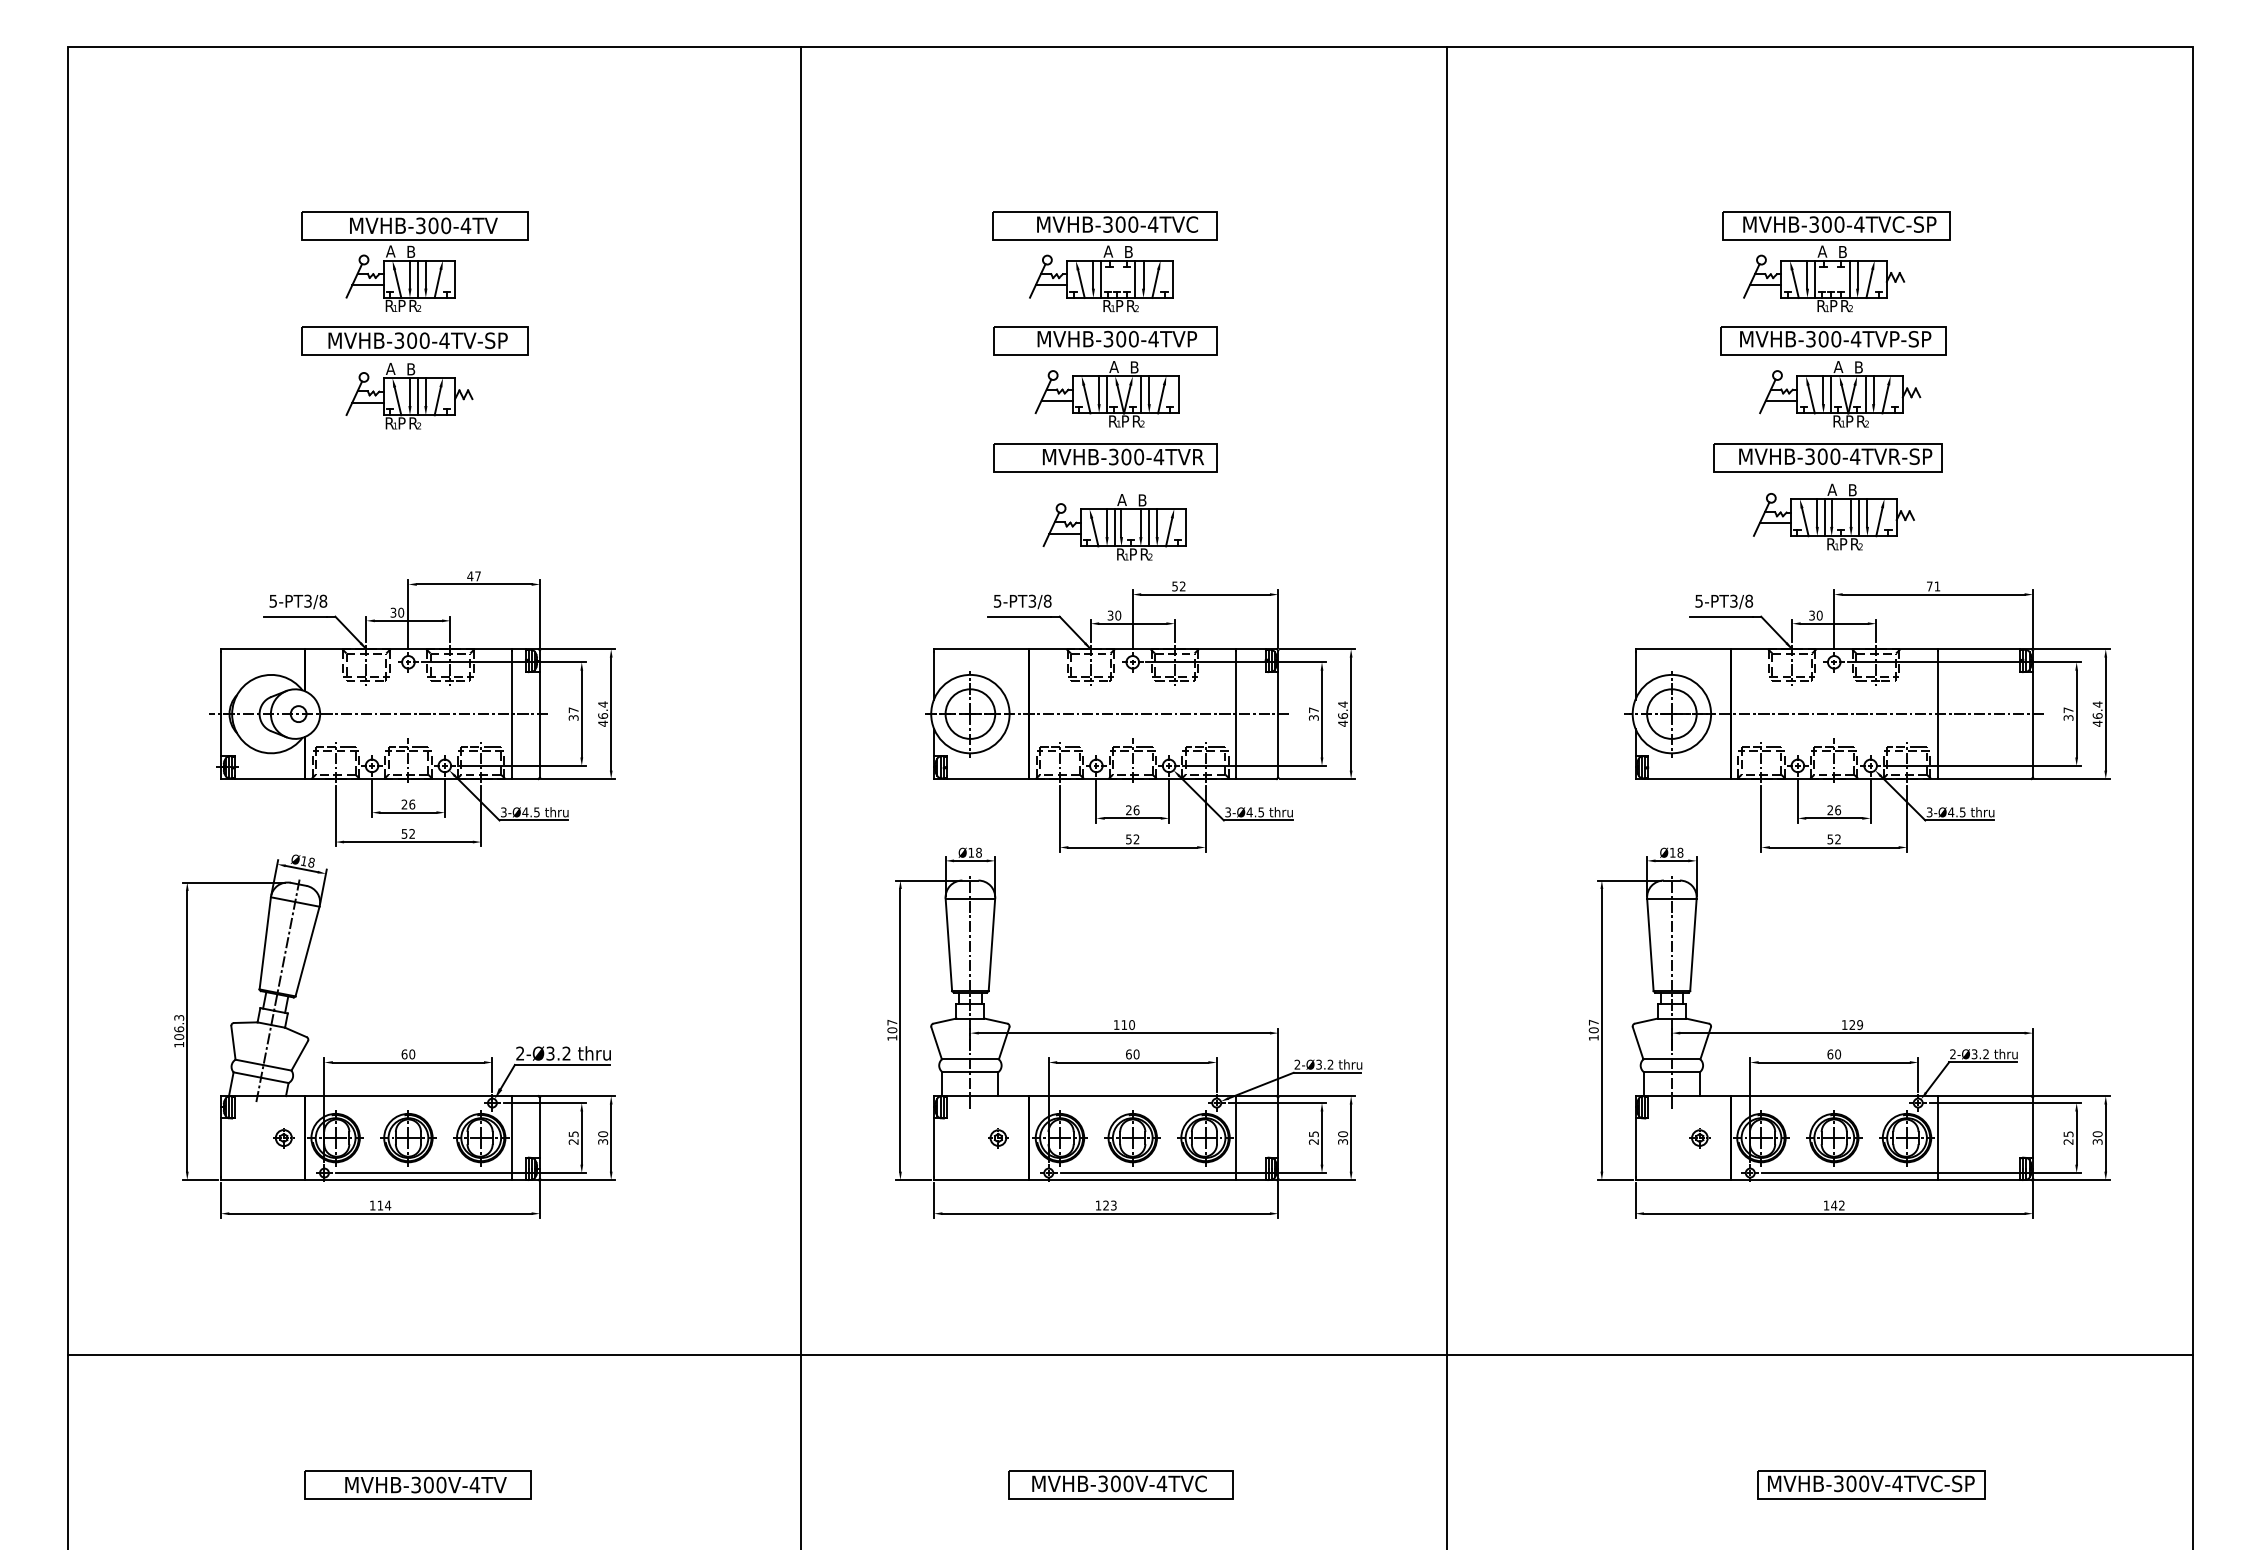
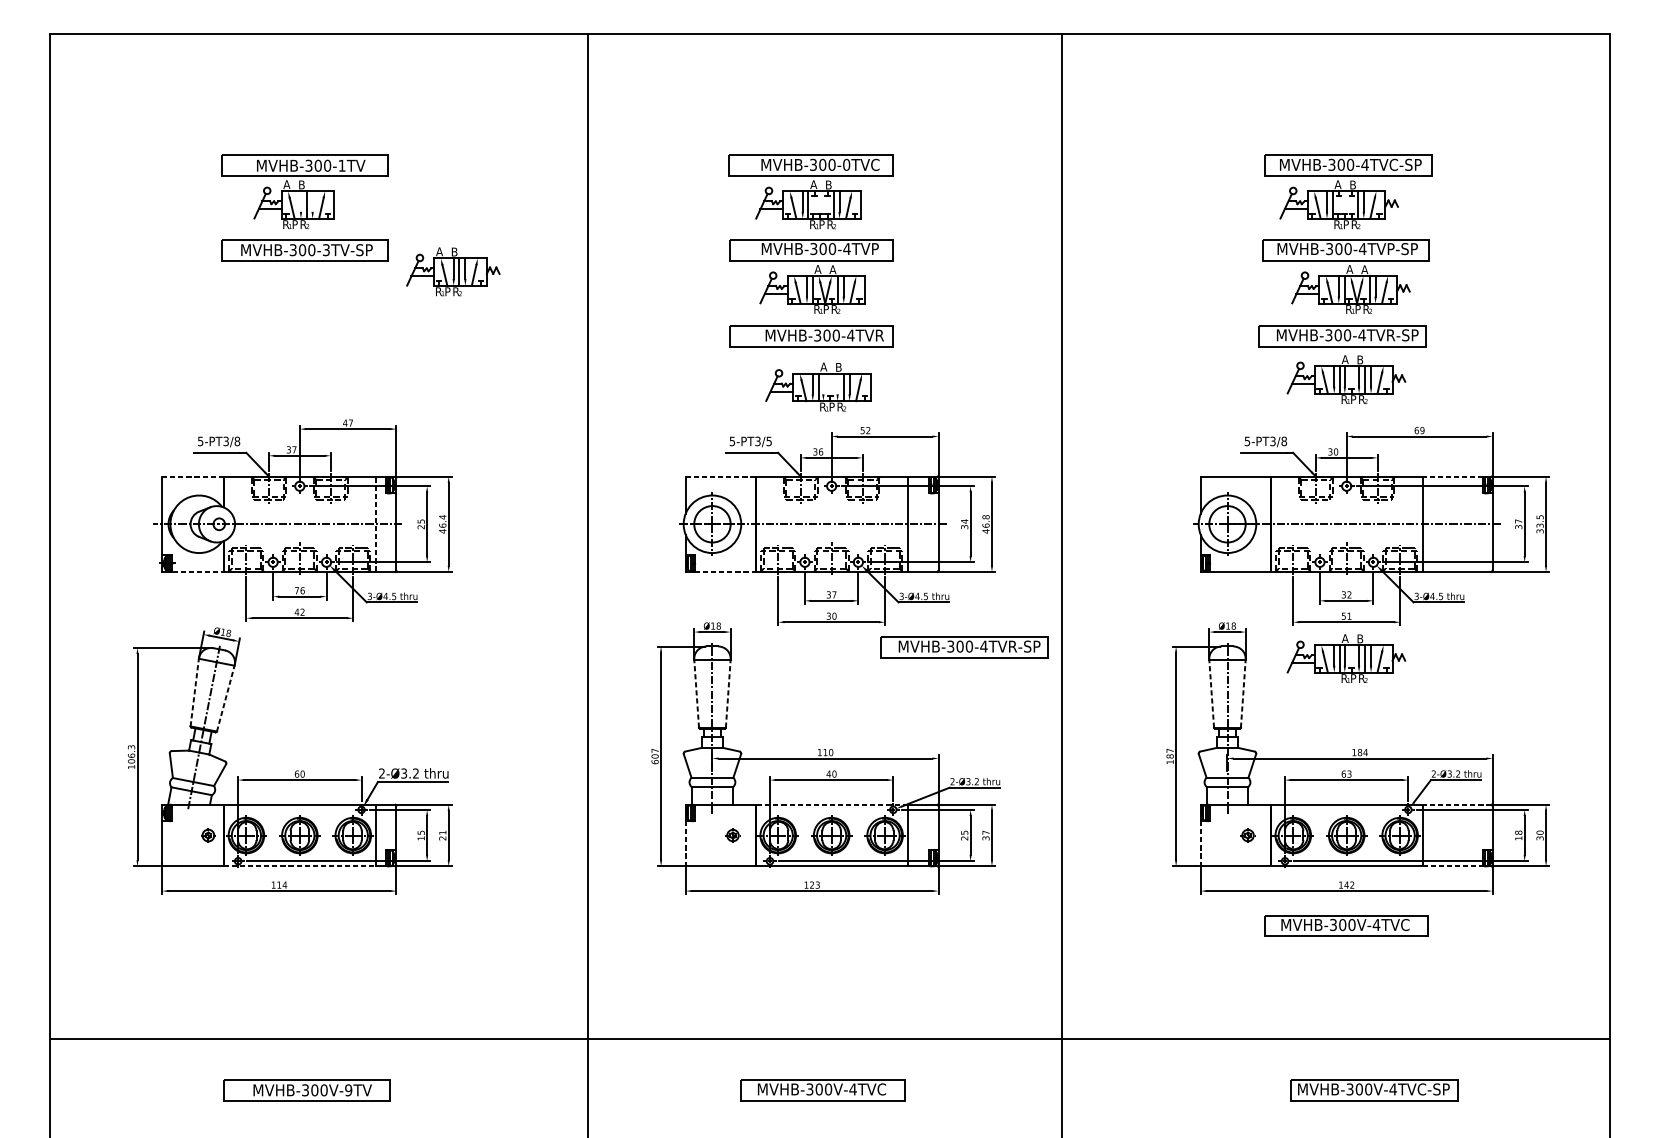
text: (1152, 224) -> (846, 164), MVHB-300-4TVC -> MVHB-300-0TVC
text: (465, 225) -> (341, 165), MVHB-300-4TV -> MVHB-300-1TV
line: (409, 274) -> (300, 201), removed
line: (425, 274) -> (312, 201), removed
text: (444, 340) -> (326, 249), MVHB-300-4TV-SP -> MVHB-300-3TV-SP
text: (1134, 367) -> (832, 269), B -> A
text: (1858, 367) -> (1364, 269), B -> A
part: (409, 396) -> (453, 272), moved
line: (1121, 523) -> (823, 384), removed
line: (1140, 523) -> (837, 384), removed
text: (1933, 586) -> (1419, 430), 71 -> 69
text: (1047, 600) -> (769, 440), 5-PT3/8 -> 5-PT3/5
text: (401, 612) -> (294, 449), 30 -> 37
text: (1118, 615) -> (821, 451), 30 -> 36
line: (262, 649) -> (192, 476), solid -> dashed
line: (981, 649) -> (720, 476), solid -> dashed
line: (1978, 649) -> (1452, 476), solid -> dashed
text: (1343, 704) -> (986, 517), 46.4 -> 46.8
text: (1313, 710) -> (964, 521), 37 -> 34
text: (573, 713) -> (421, 523), 37 -> 25
text: (2097, 713) -> (1539, 523), 46.4 -> 33.5
line: (512, 714) -> (376, 524), solid -> dashed
line: (269, 779) -> (197, 572), solid -> dashed
line: (988, 779) -> (725, 572), solid -> dashed
text: (404, 804) -> (296, 590), 26 -> 76
text: (1132, 810) -> (831, 595), 26 -> 37
text: (1834, 810) -> (1346, 595), 26 -> 32
text: (404, 833) -> (296, 611), 52 -> 42
text: (1132, 839) -> (831, 616), 52 -> 30
text: (1837, 839) -> (1349, 616), 52 -> 51
part: (1312, 881) -> (963, 647), added
part: (1833, 896) -> (1346, 658), added
line: (265, 942) -> (194, 691), solid -> dashed
line: (948, 944) -> (696, 693), solid -> dashed
line: (991, 944) -> (727, 693), solid -> dashed
line: (1650, 944) -> (1211, 693), solid -> dashed
line: (1693, 944) -> (1243, 693), solid -> dashed
line: (307, 951) -> (225, 698), solid -> dashed
text: (1856, 1025) -> (1363, 752), 129 -> 184
text: (1593, 1030) -> (1169, 756), 107 -> 187
text: (892, 1037) -> (655, 761), 107 -> 607
text: (1128, 1054) -> (828, 774), 60 -> 40
text: (1838, 1054) -> (1349, 774), 60 -> 63
line: (1132, 1096) -> (831, 805), solid -> dashed
line: (1984, 1096) -> (1457, 805), solid -> dashed
text: (1343, 1134) -> (986, 832), 30 -> 37
text: (603, 1137) -> (443, 835), 30 -> 21
text: (2068, 1137) -> (1518, 835), 25 -> 18
text: (573, 1141) -> (421, 838), 25 -> 15
line: (934, 1148) -> (686, 843), solid -> dashed
line: (1635, 1148) -> (1200, 843), solid -> dashed
line: (408, 1180) -> (299, 866), solid -> dashed
line: (1979, 1180) -> (1453, 866), solid -> dashed
part: (1833, 1260) -> (1346, 925), added
line: (1130, 1355) -> (830, 1039), moved
text: (474, 1484) -> (348, 1089), MVHB-300V-4TV -> MVHB-300V-9TV

